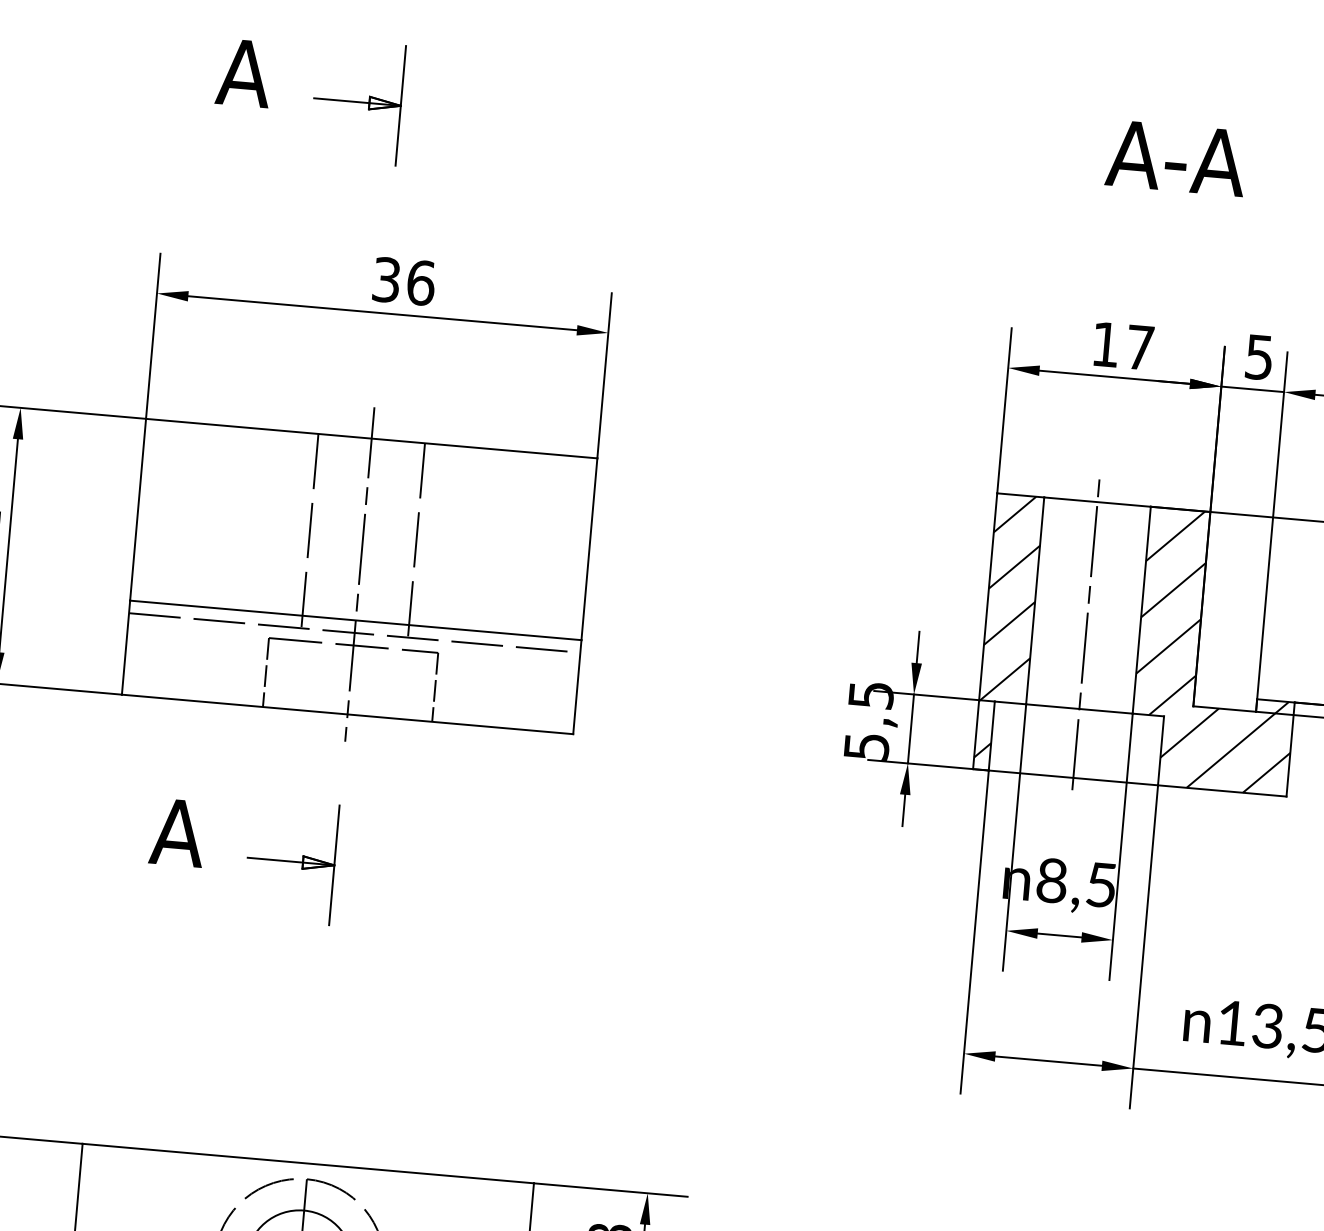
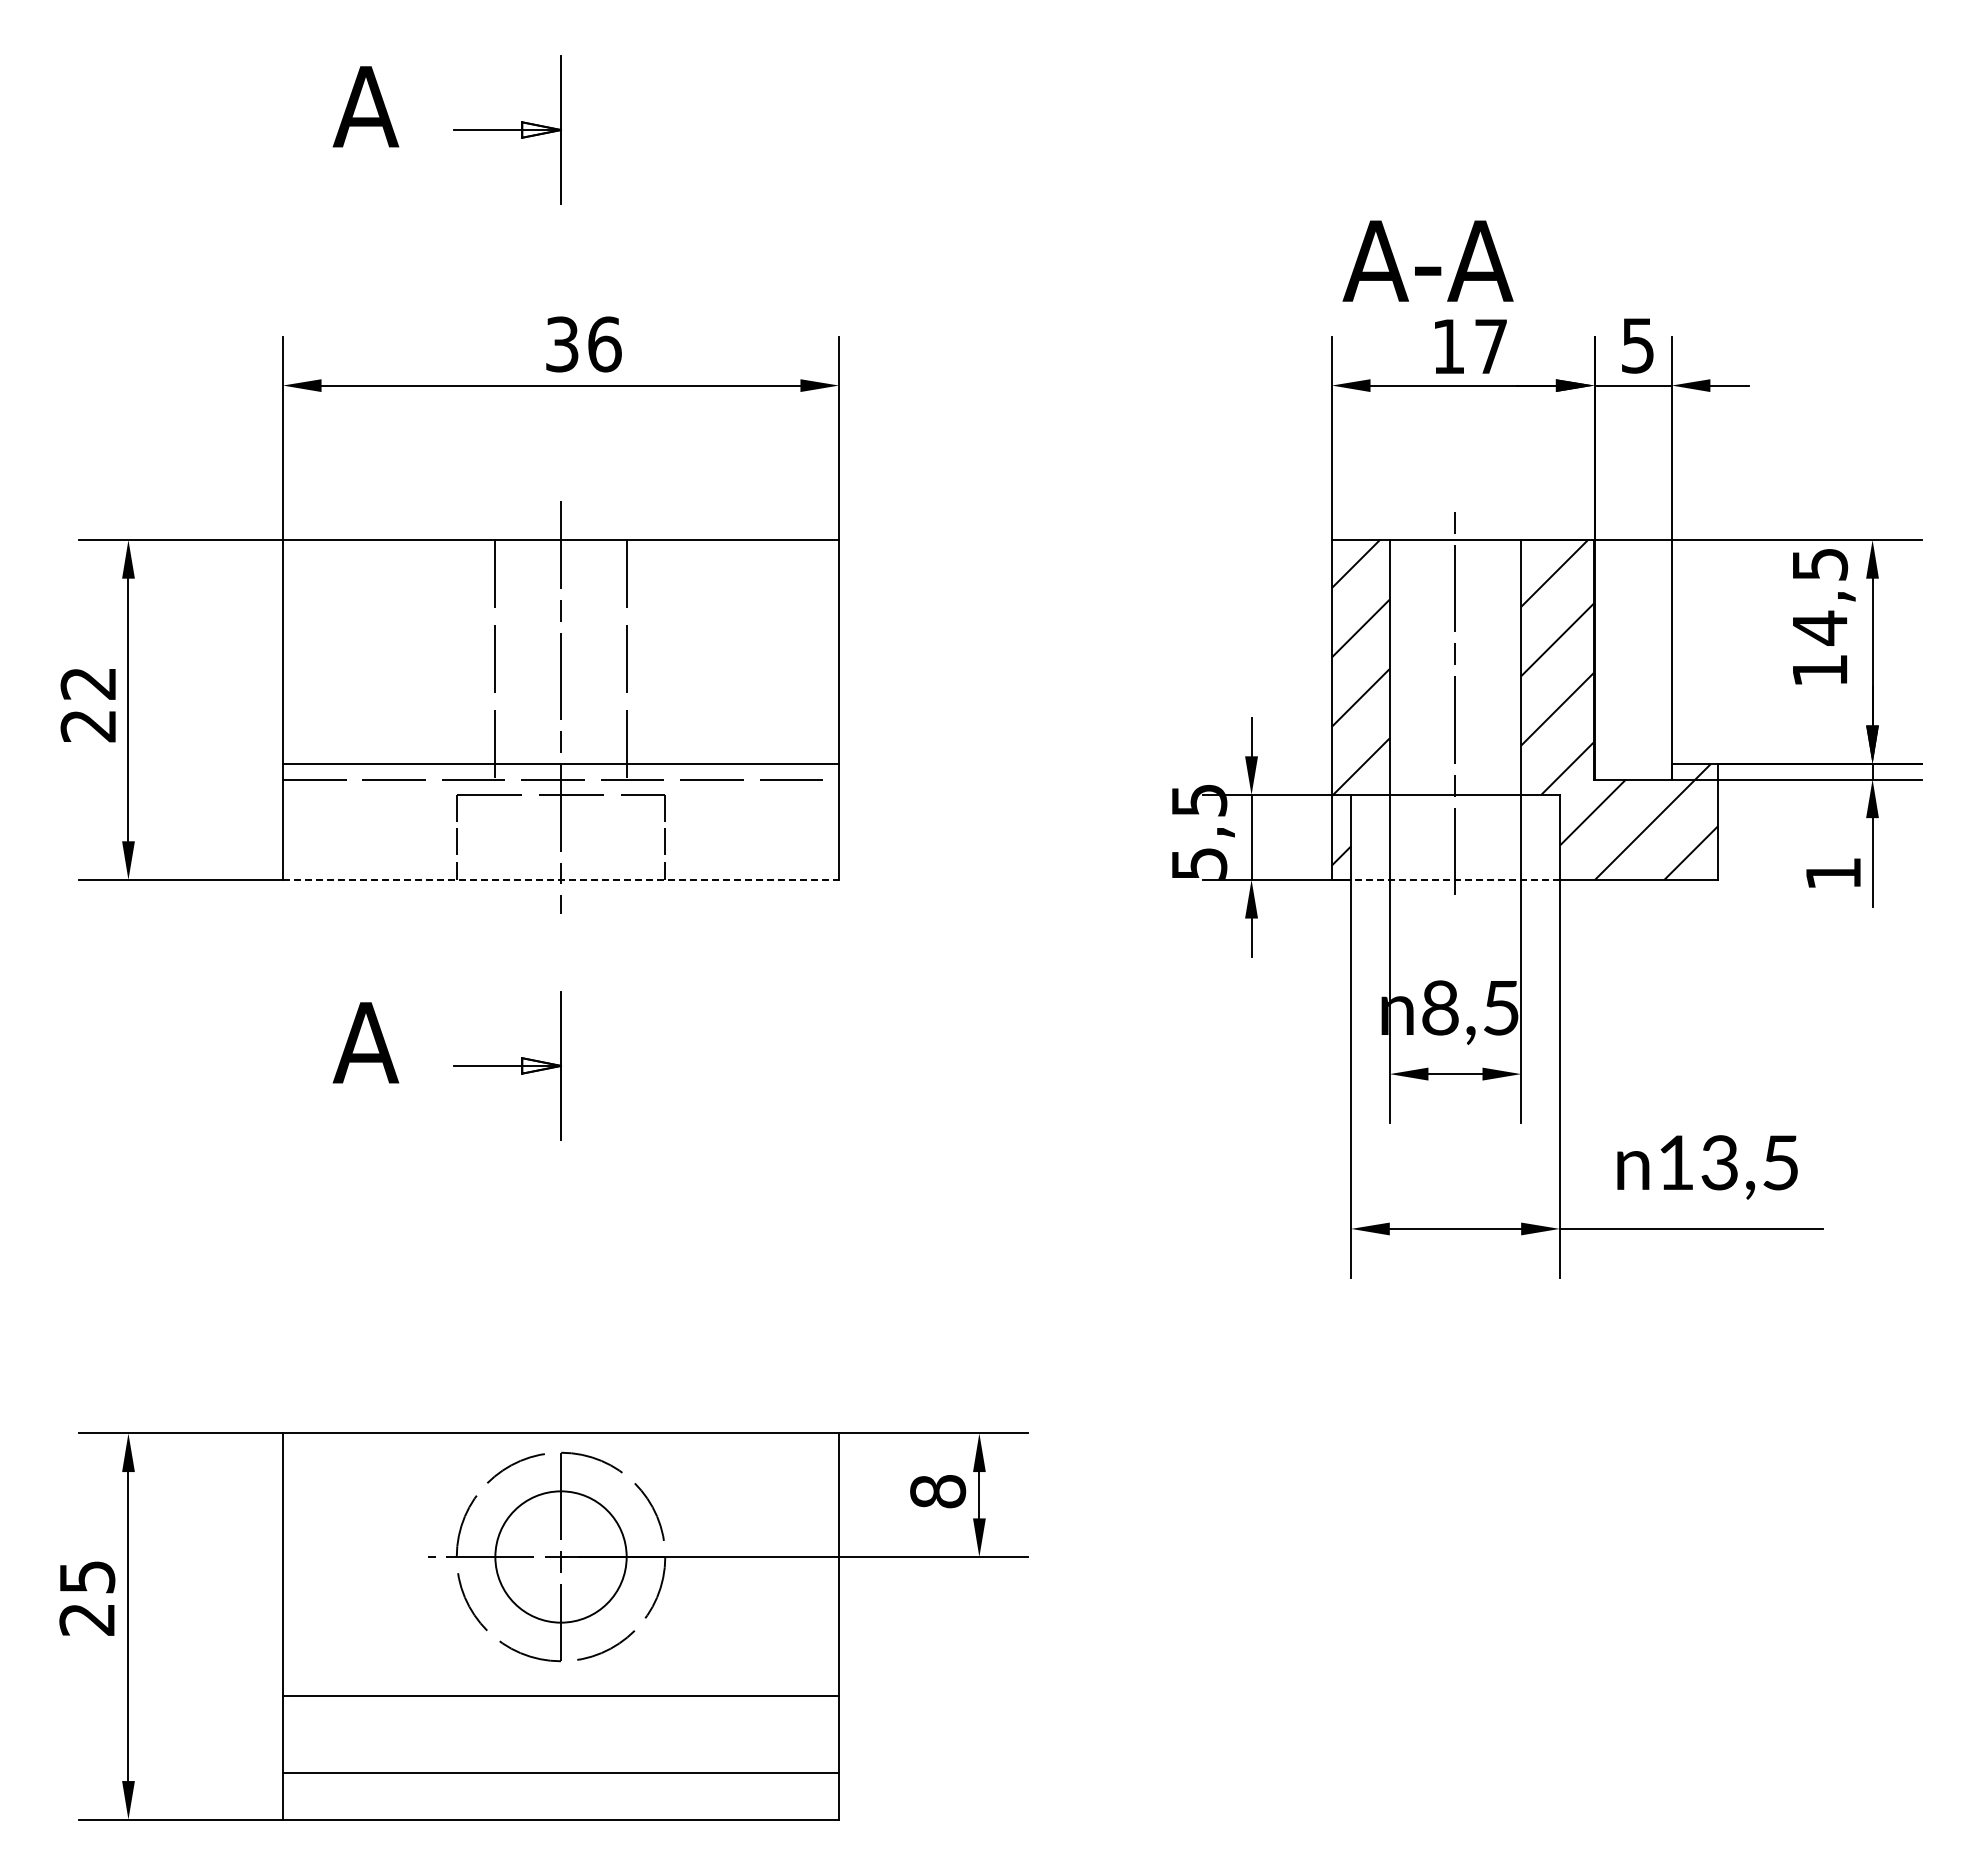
text: (1175, 157) -> (1427, 260), moved
line: (347, 714) -> (561, 879), solid -> dashed
line: (1072, 777) -> (1454, 879), solid -> dashed

